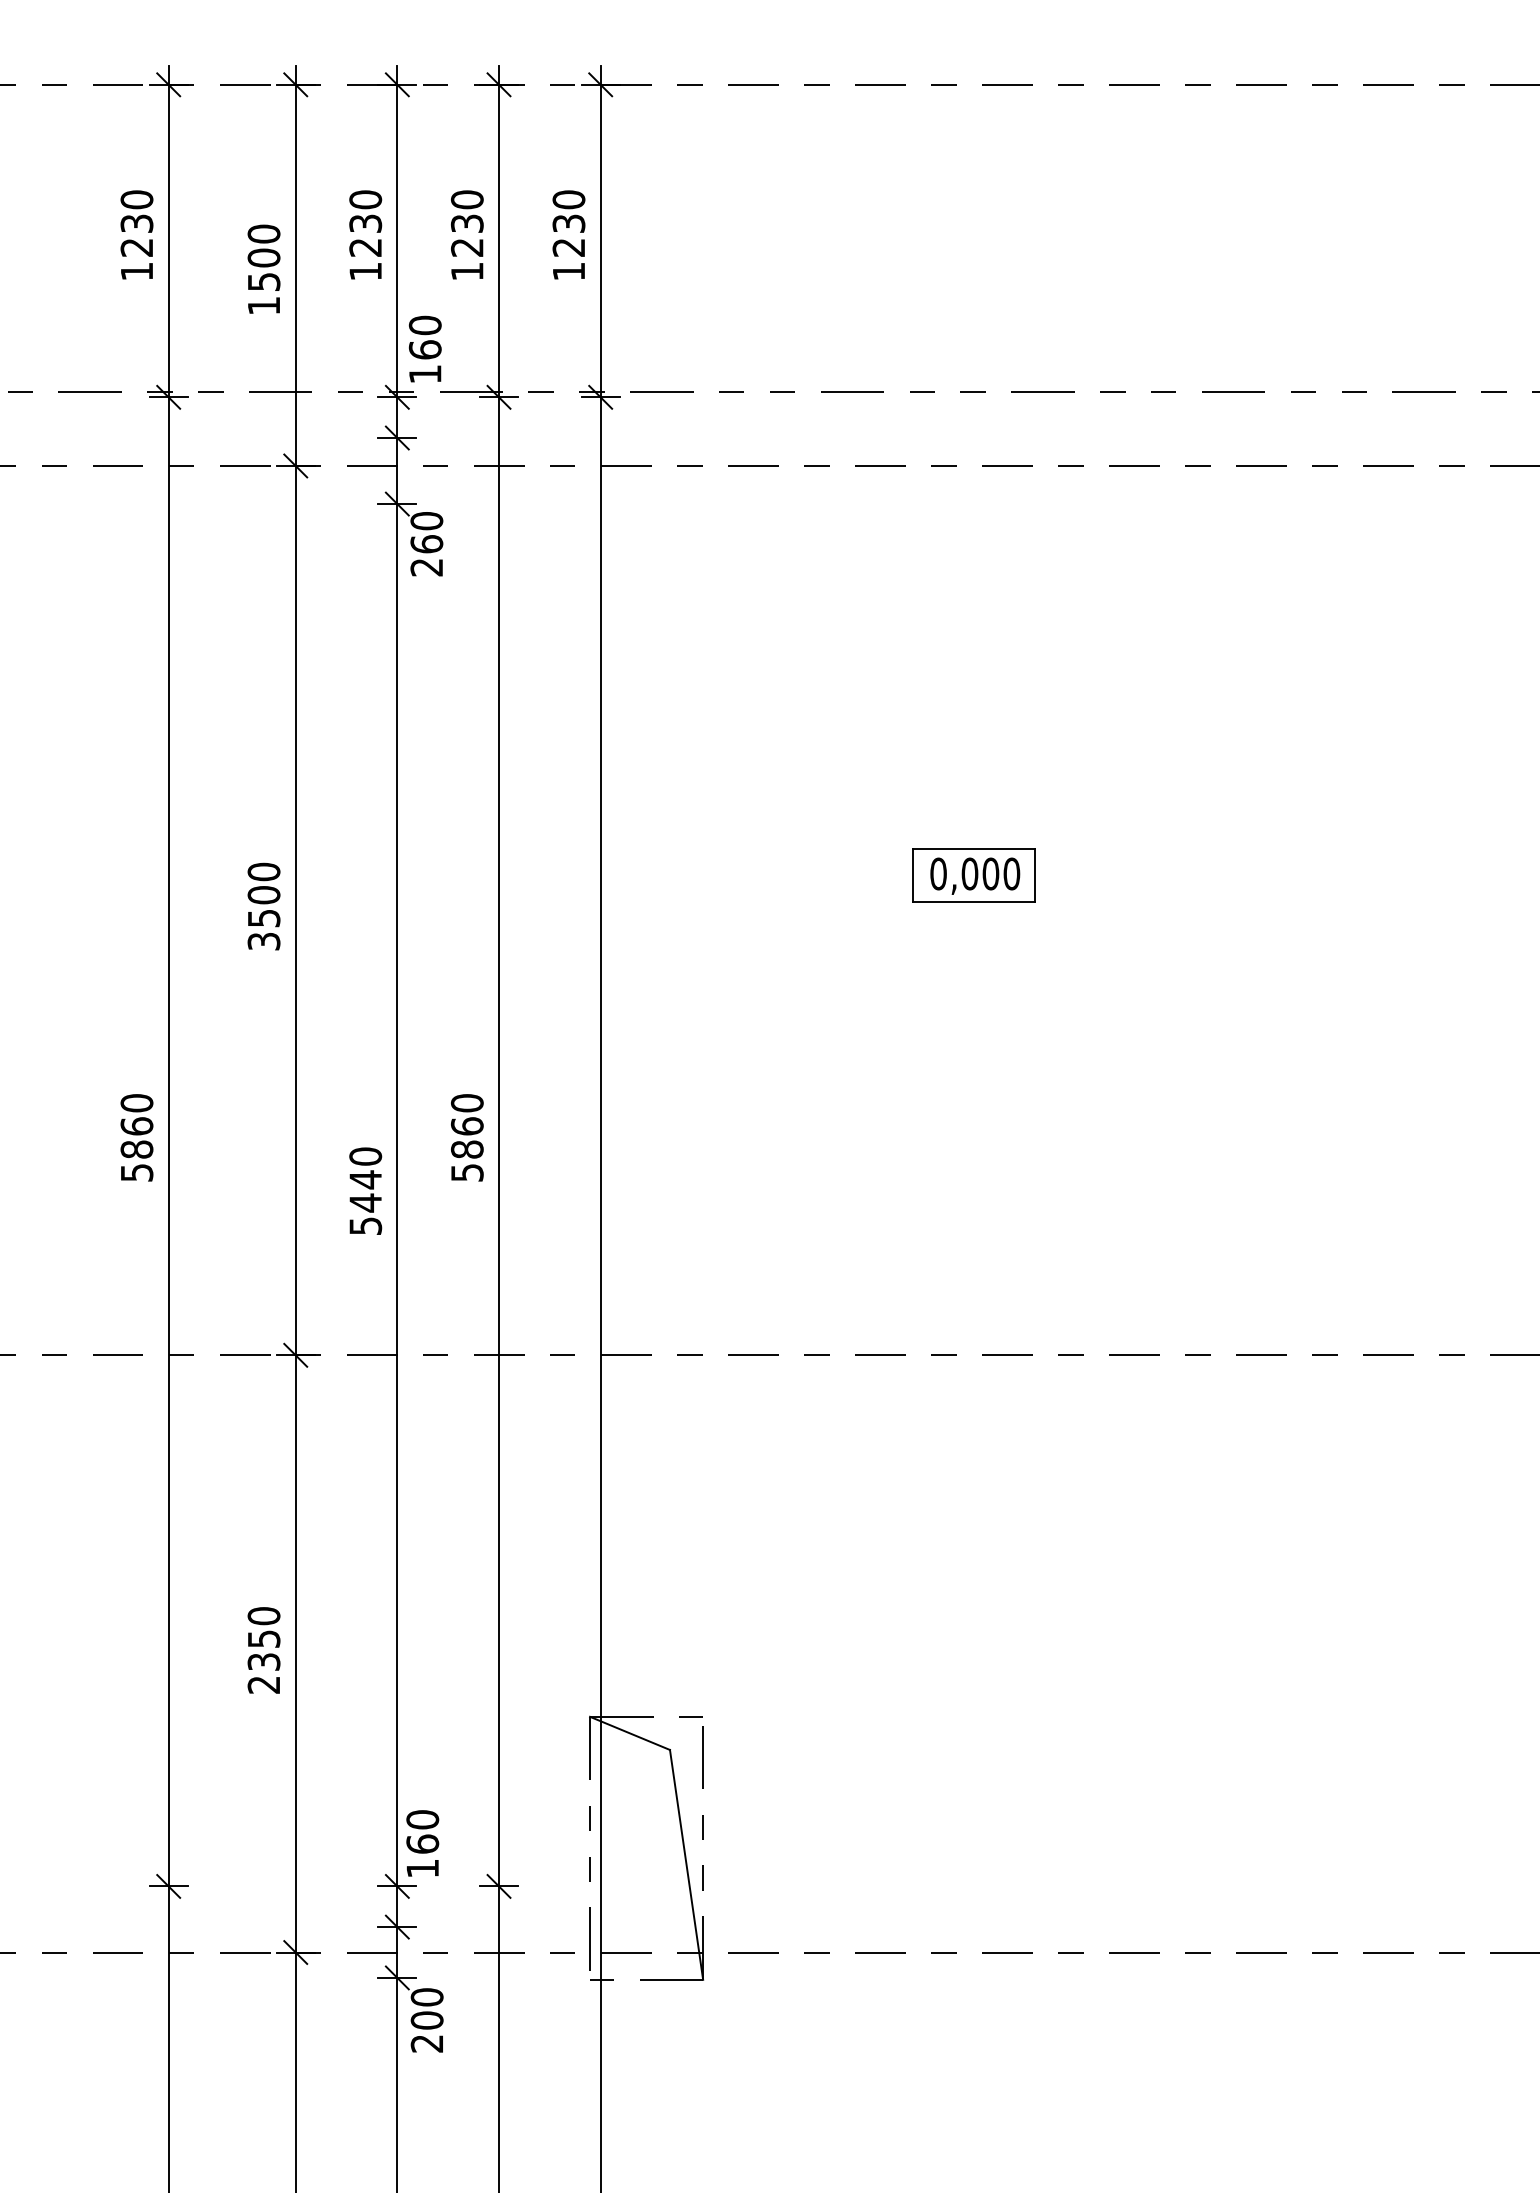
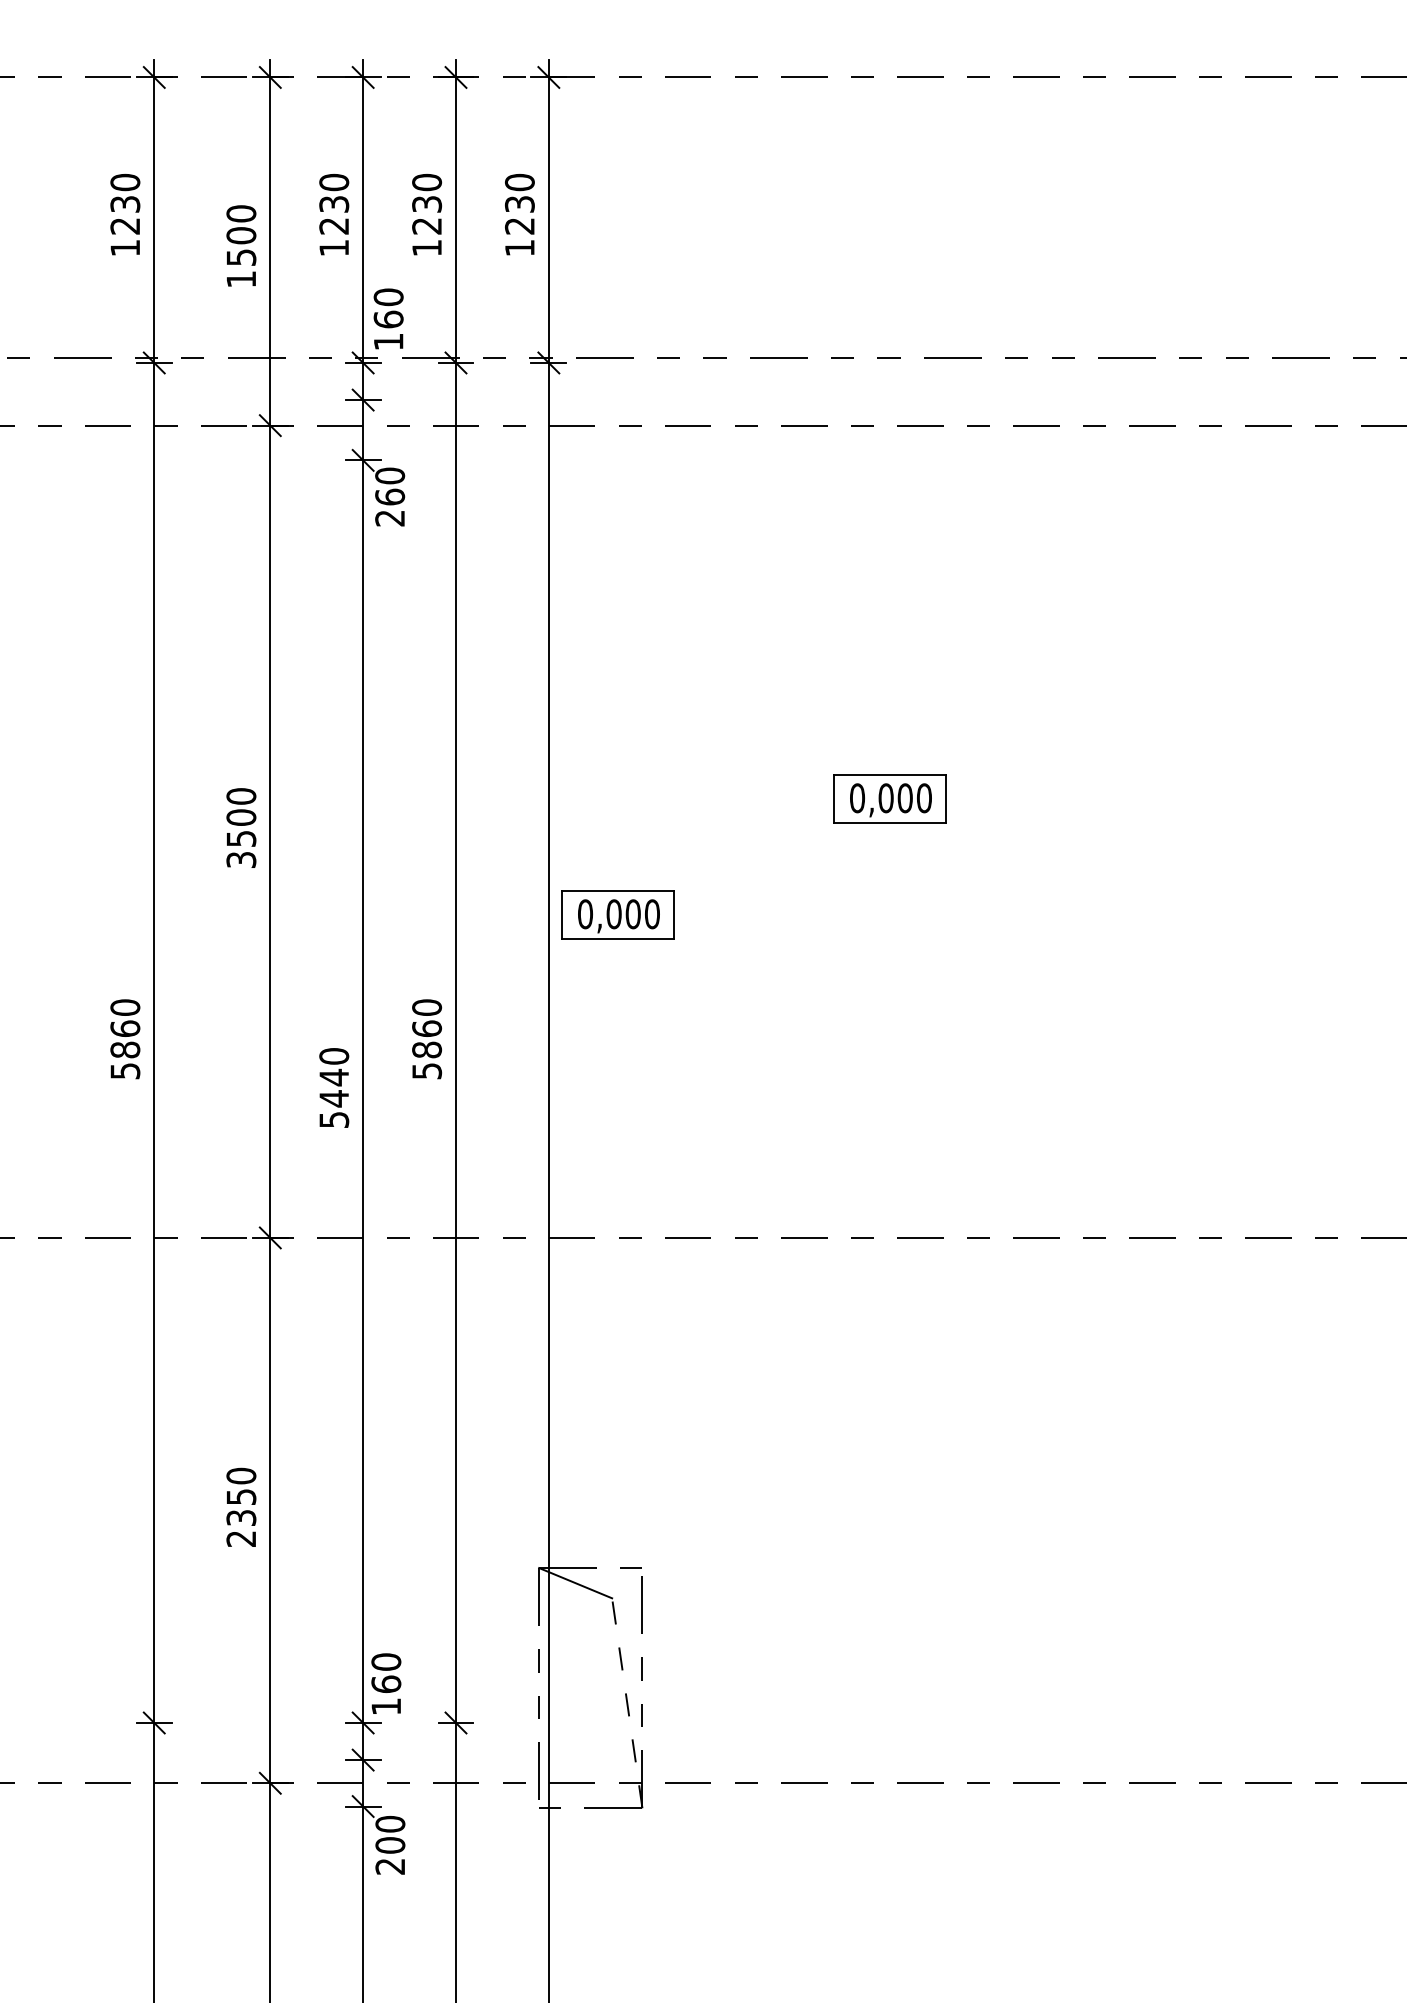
part: (675, 1001) -> (617, 914), added
line: (686, 1864) -> (627, 1702), solid -> dashed

